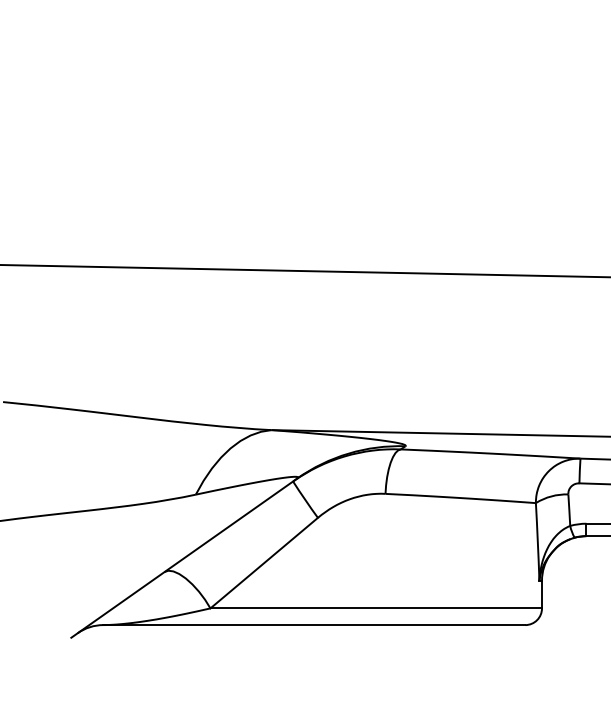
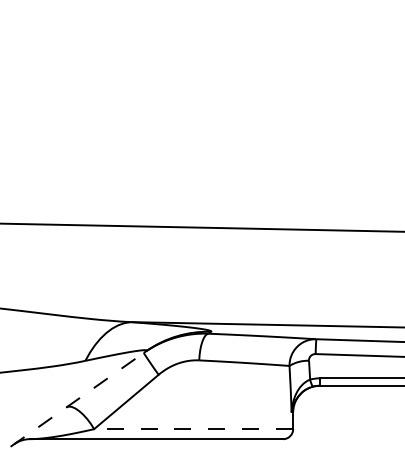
line: (184, 557) -> (78, 398), solid -> dashed
line: (375, 608) -> (193, 429), solid -> dashed

